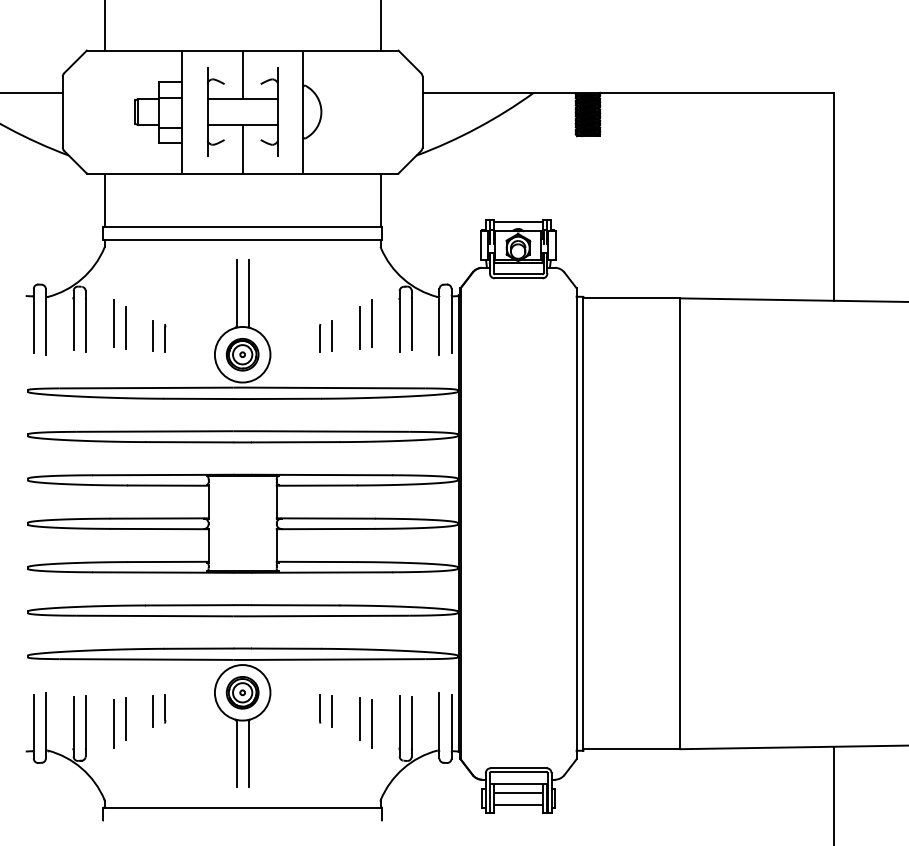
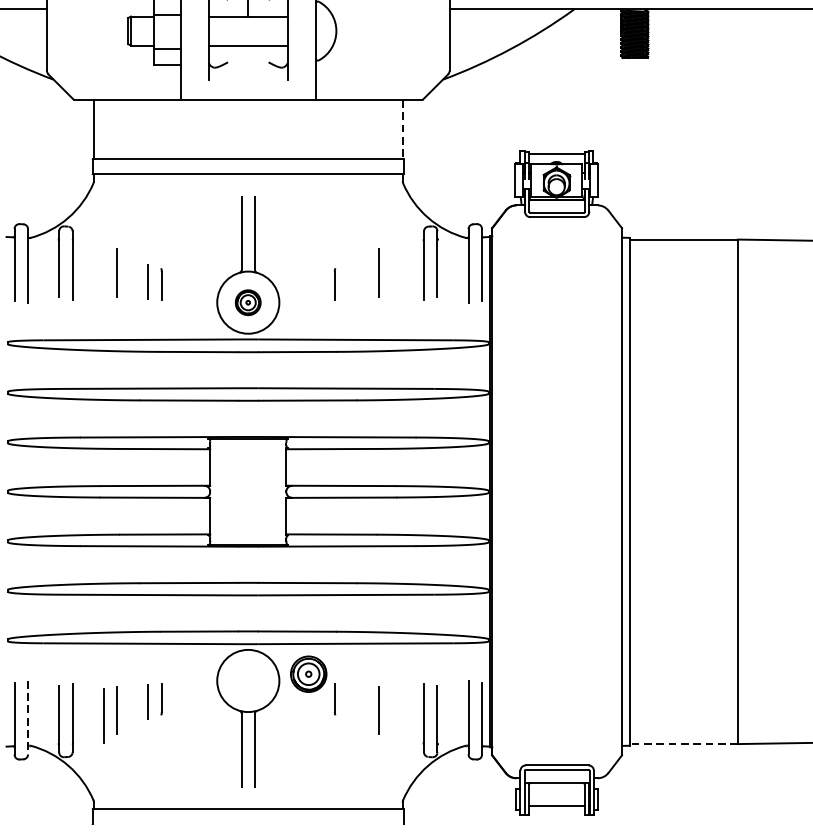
line: (242, 149) -> (248, 72), removed
line: (380, 200) -> (402, 130), solid -> dashed
line: (113, 323) -> (103, 267), removed
line: (371, 323) -> (392, 267), removed
line: (332, 336) -> (348, 282), removed
part: (242, 354) -> (248, 302), size x0.7
part: (242, 692) -> (308, 673), moved
line: (332, 711) -> (348, 701), removed
line: (371, 723) -> (392, 715), removed
line: (45, 725) -> (27, 717), solid -> dashed
line: (631, 749) -> (683, 744), solid -> dashed
line: (518, 792) -> (556, 792), removed

